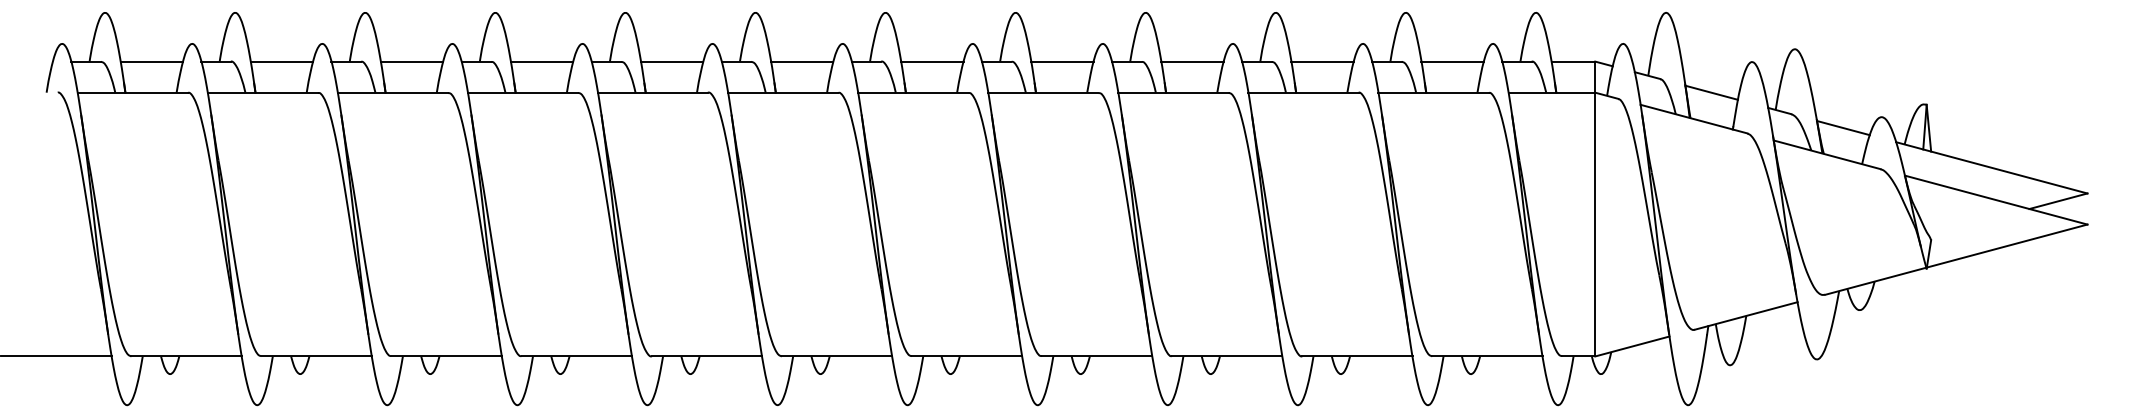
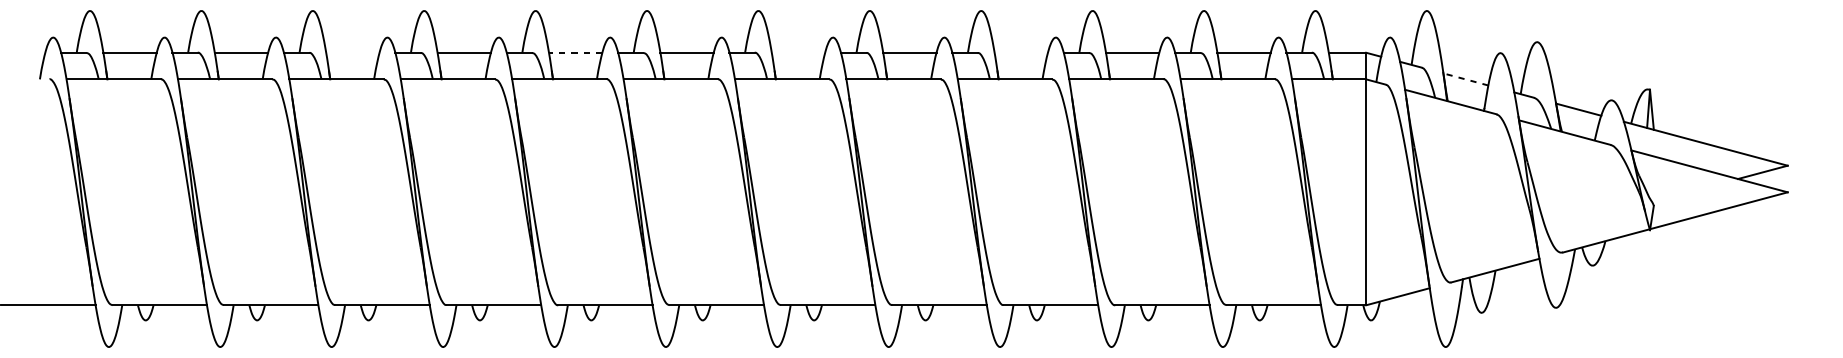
line: (411, 61) -> (352, 52), removed
line: (671, 61) -> (575, 52), solid -> dashed
line: (932, 61) -> (798, 52), removed
line: (1192, 61) -> (1021, 52), removed
line: (1711, 92) -> (1465, 79), solid -> dashed

